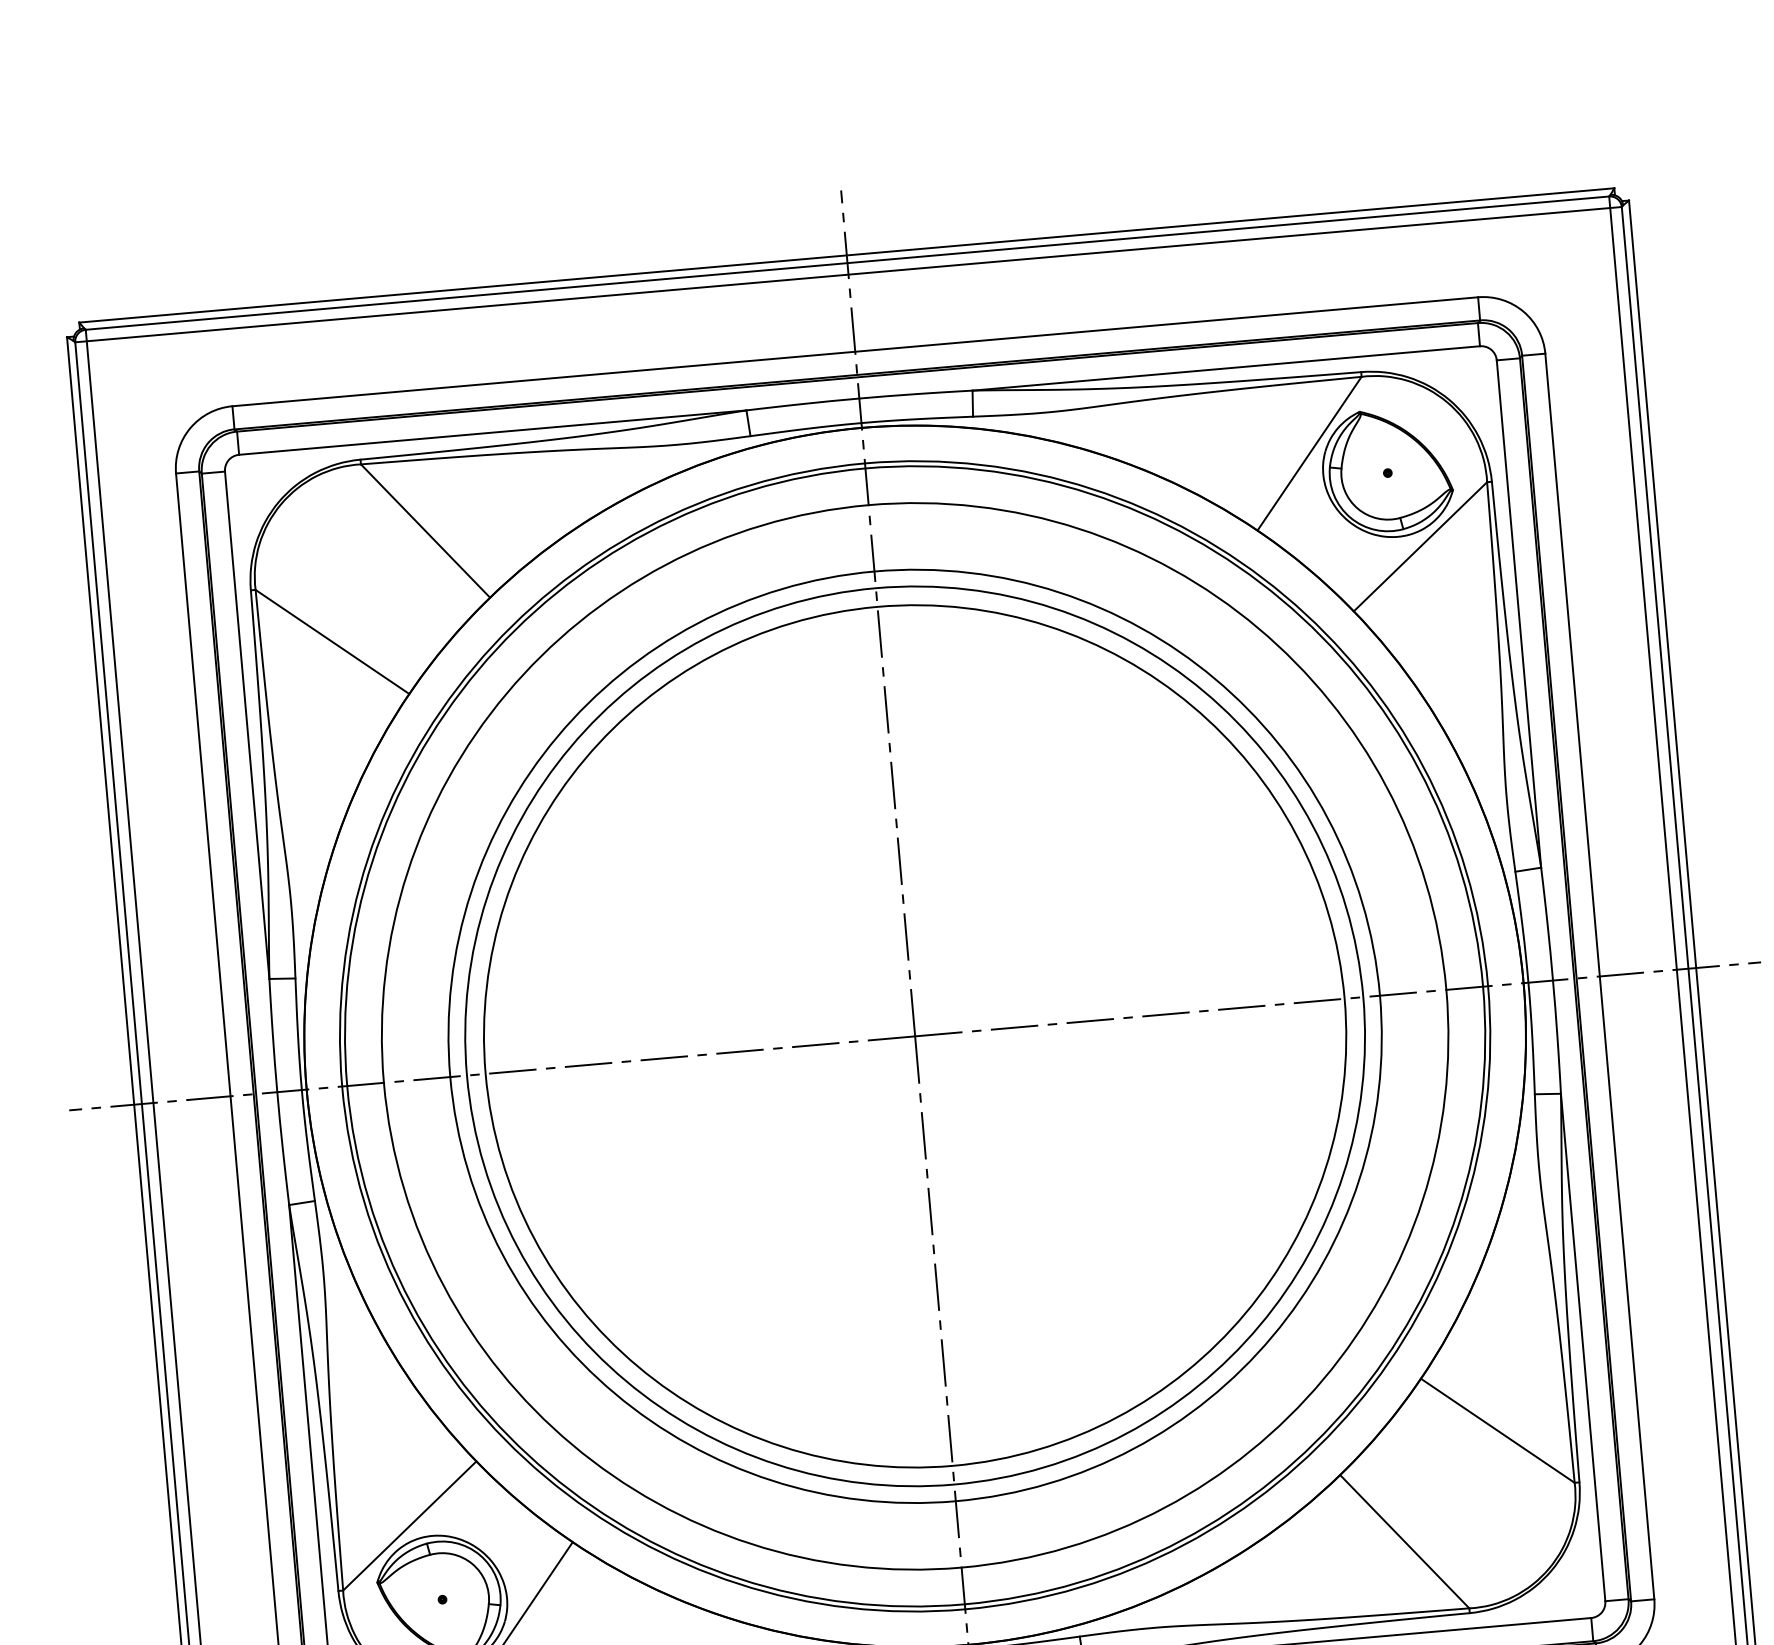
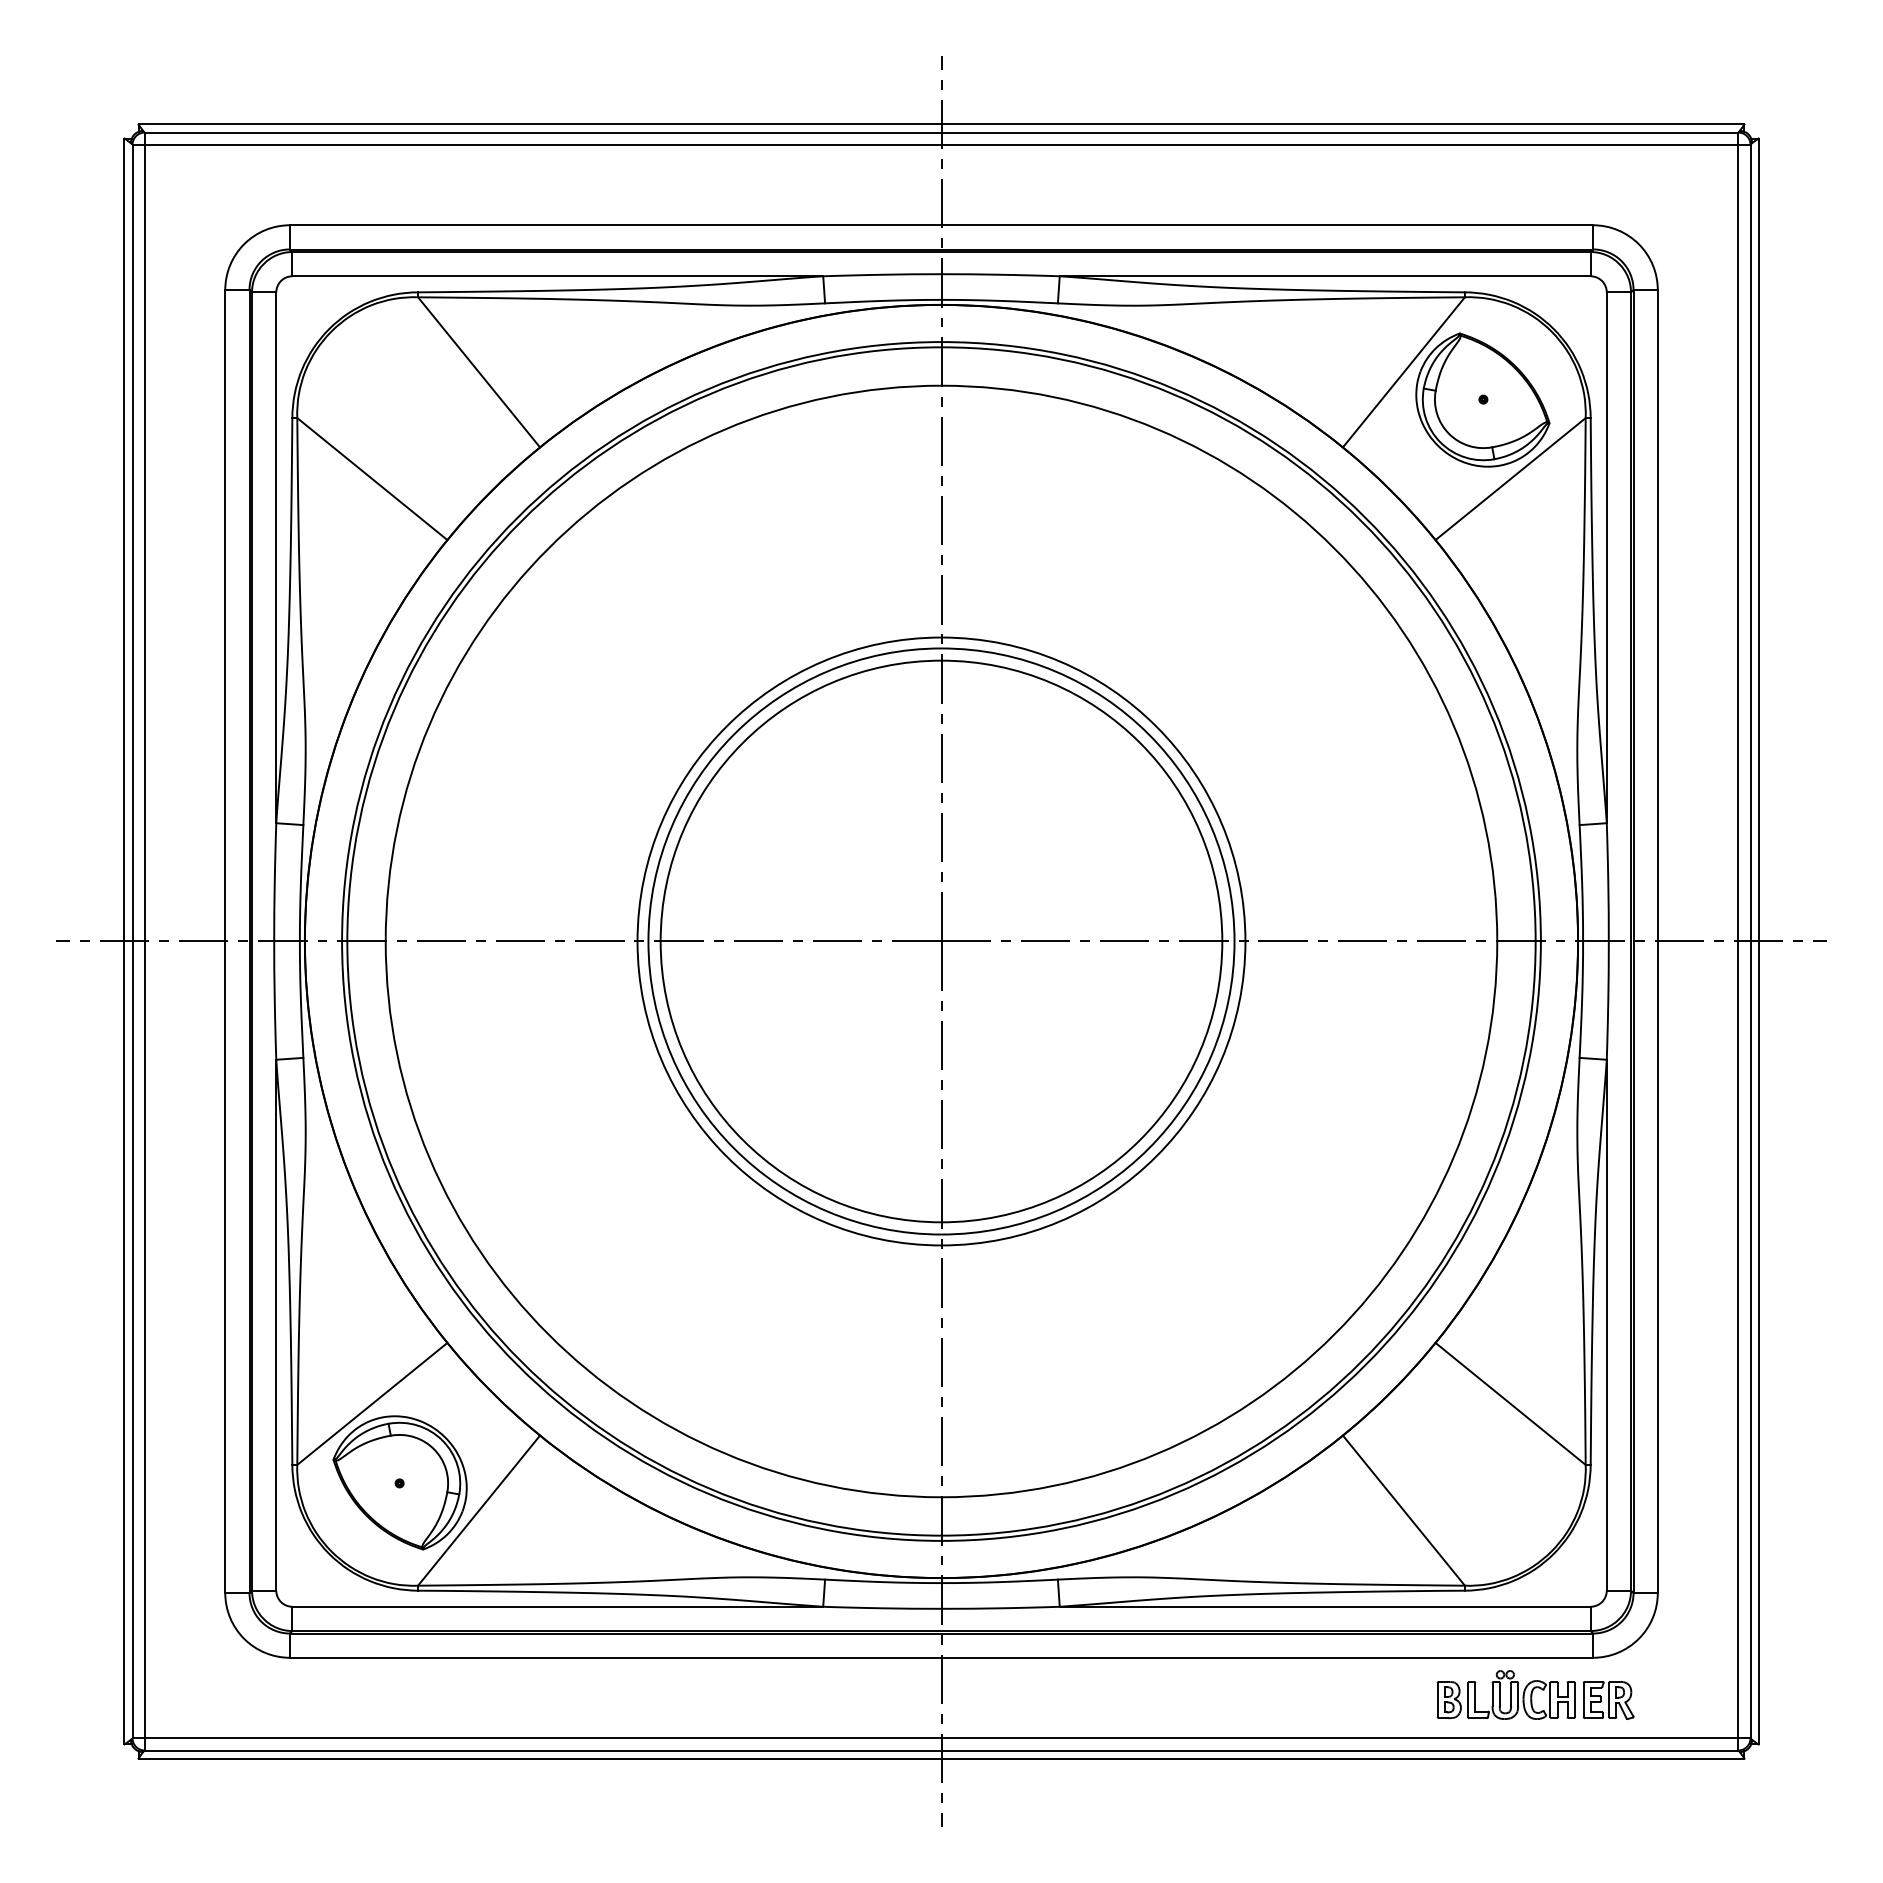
circle: (915, 1036) -> (941, 941), size x0.62
circle: (915, 1036) -> (941, 941), size x0.62
circle: (915, 1036) -> (941, 941), size x0.62

